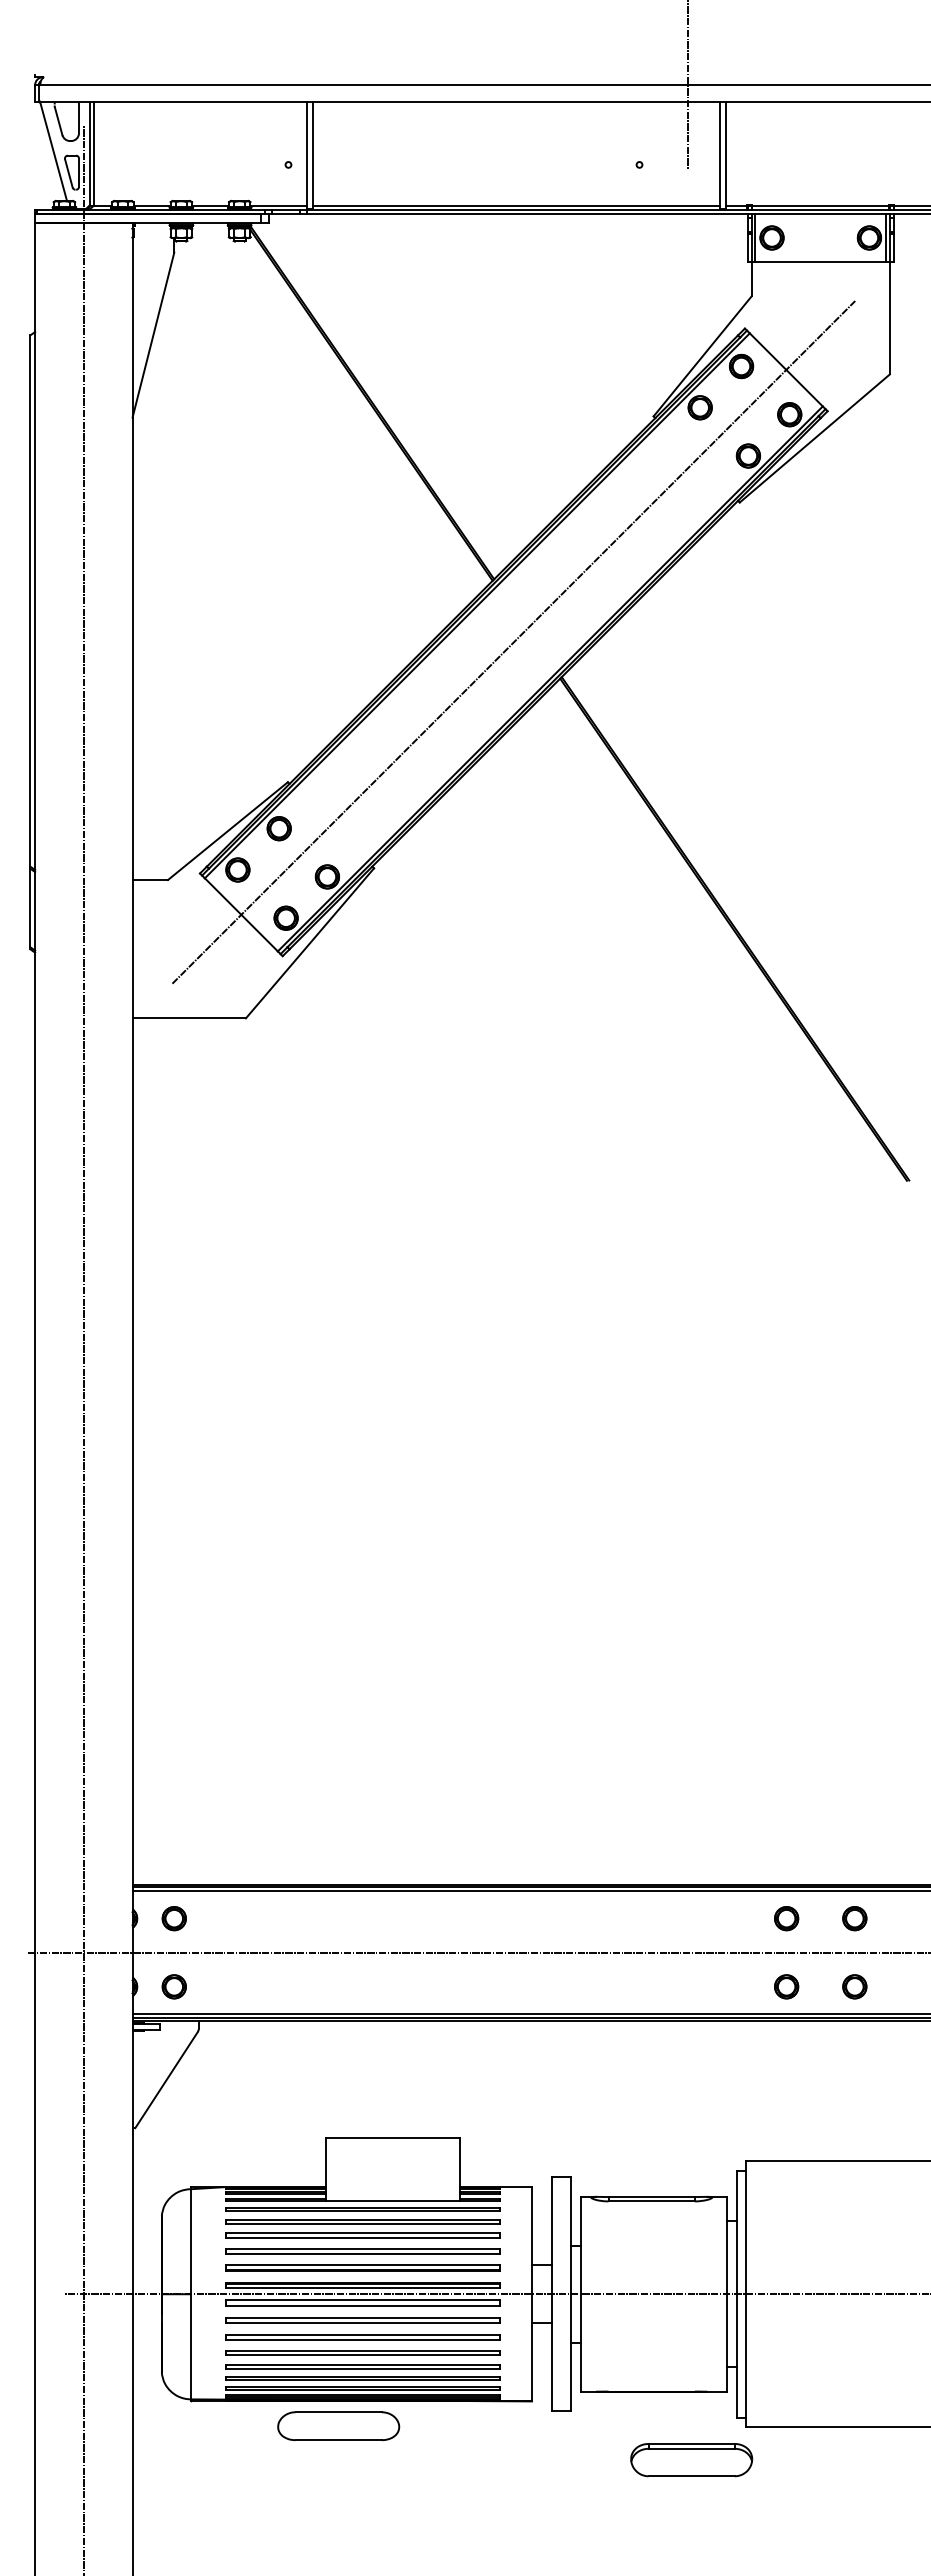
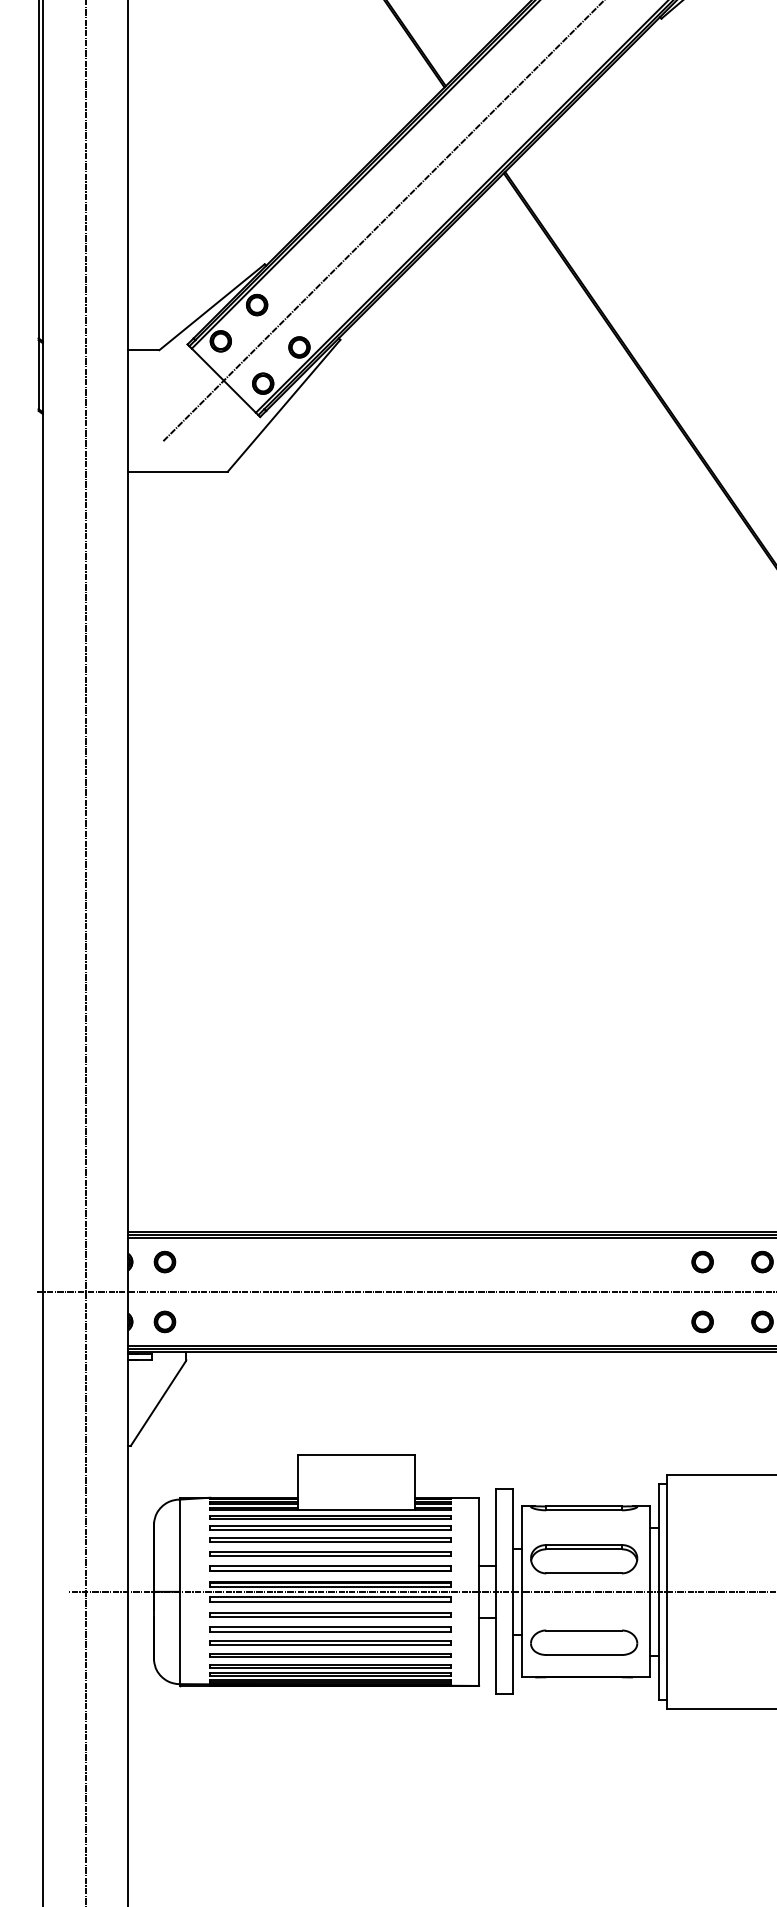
part: (338, 2425) -> (583, 1642), moved
part: (691, 2460) -> (583, 1559), moved

